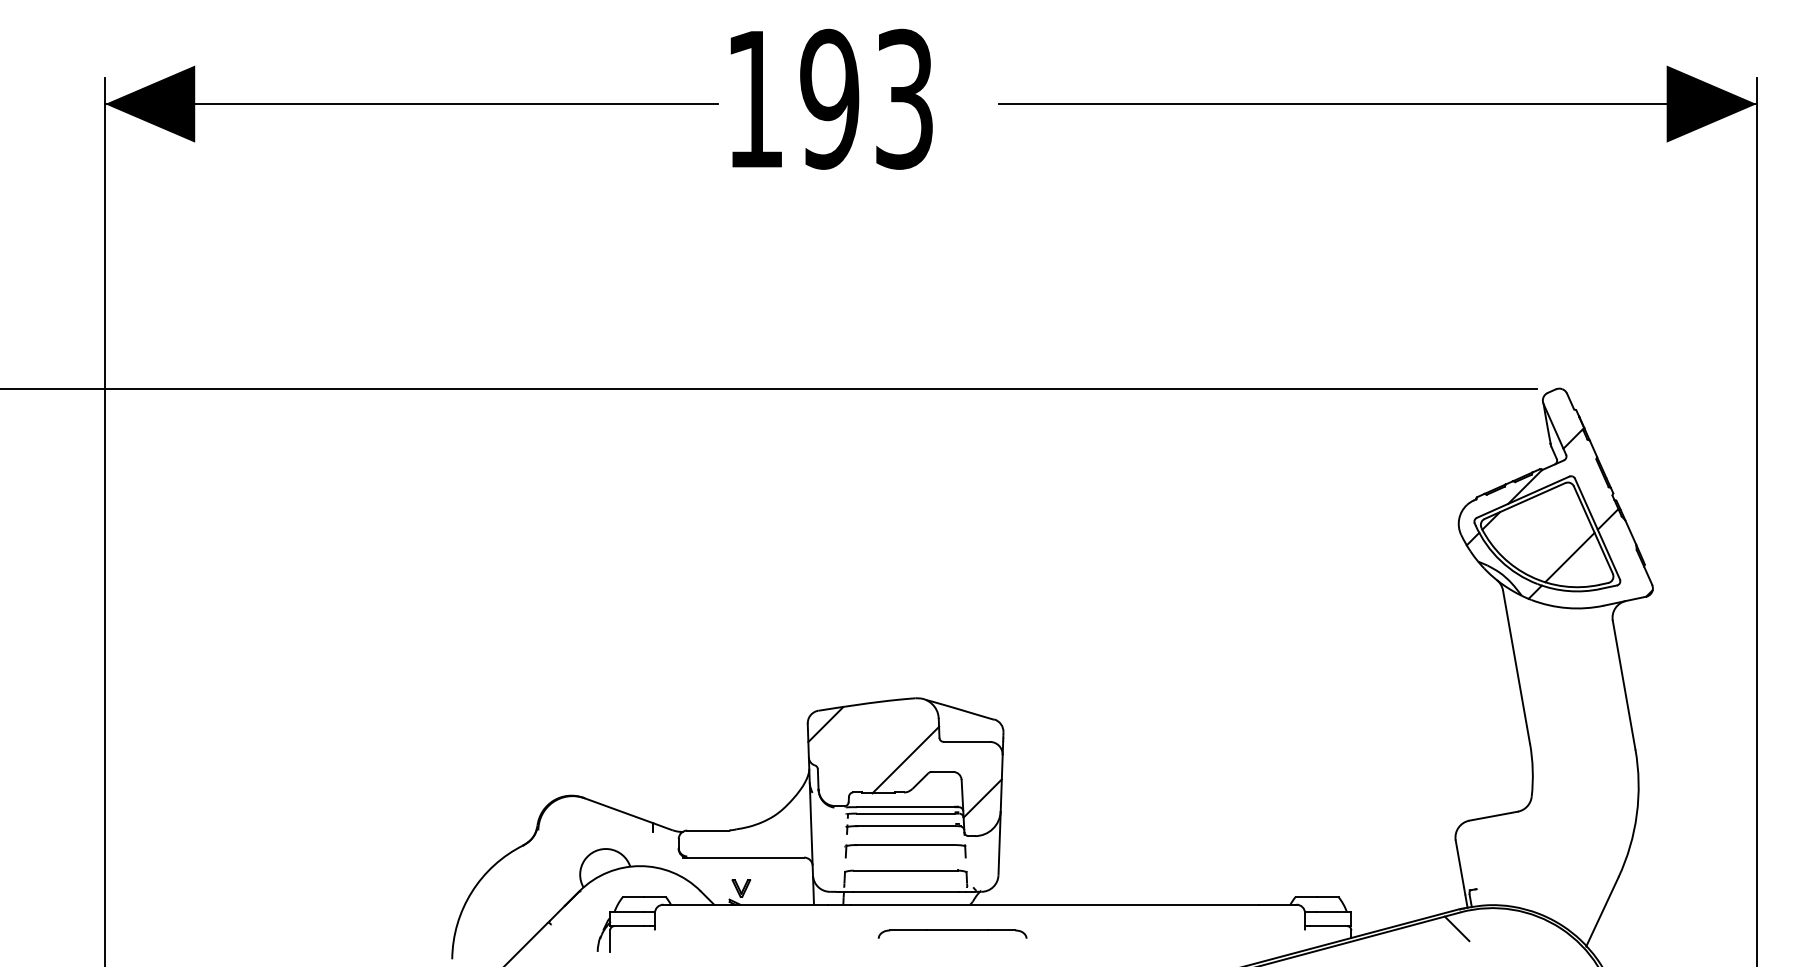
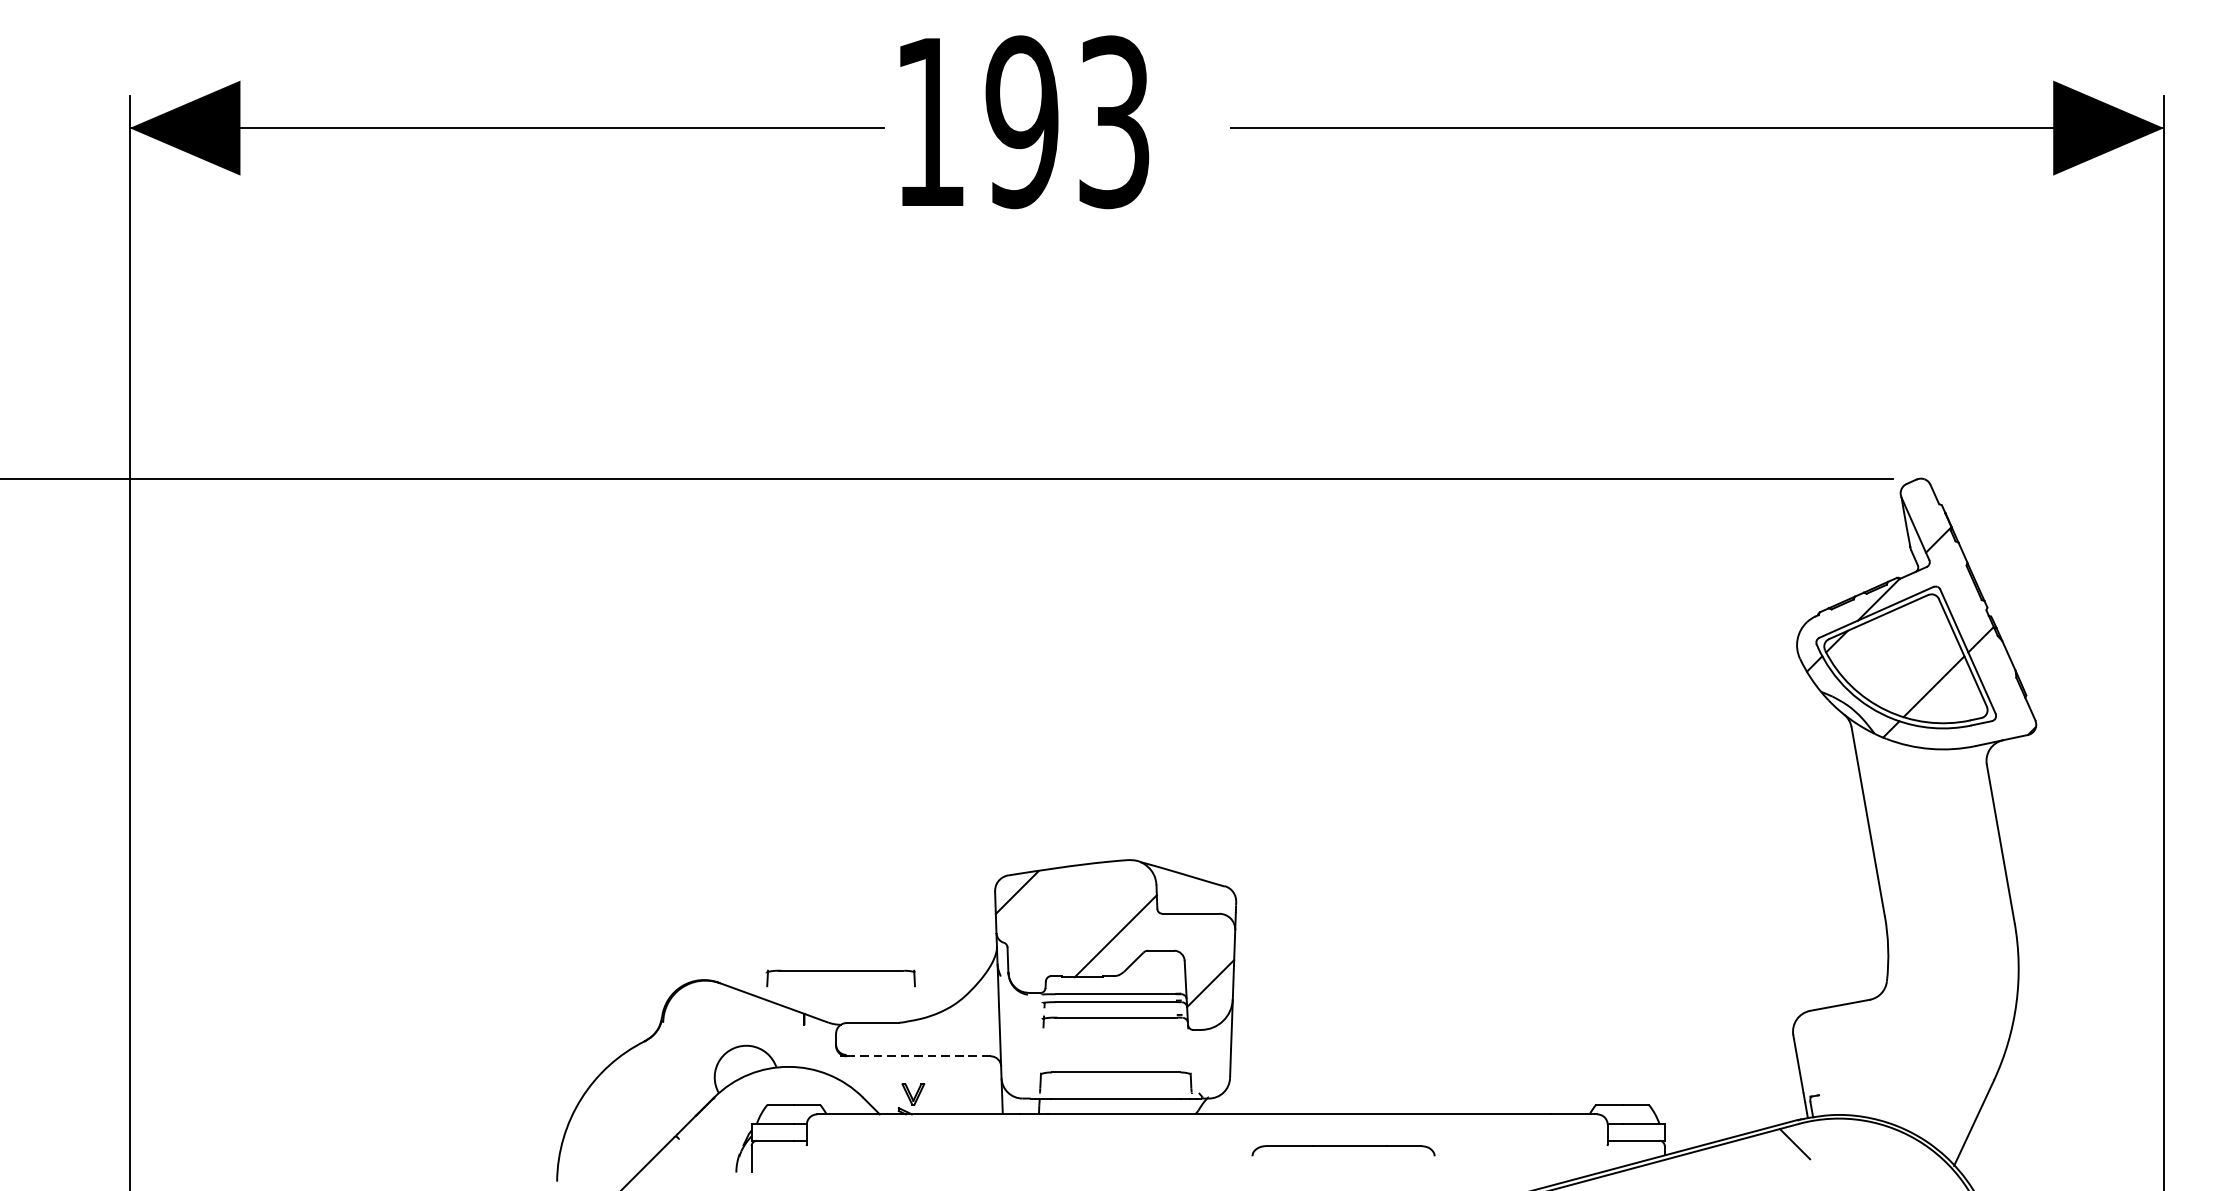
part: (905, 851) -> (840, 978), moved
line: (745, 857) -> (918, 1056), solid -> dashed
part: (952, 933) -> (1343, 1149), moved

